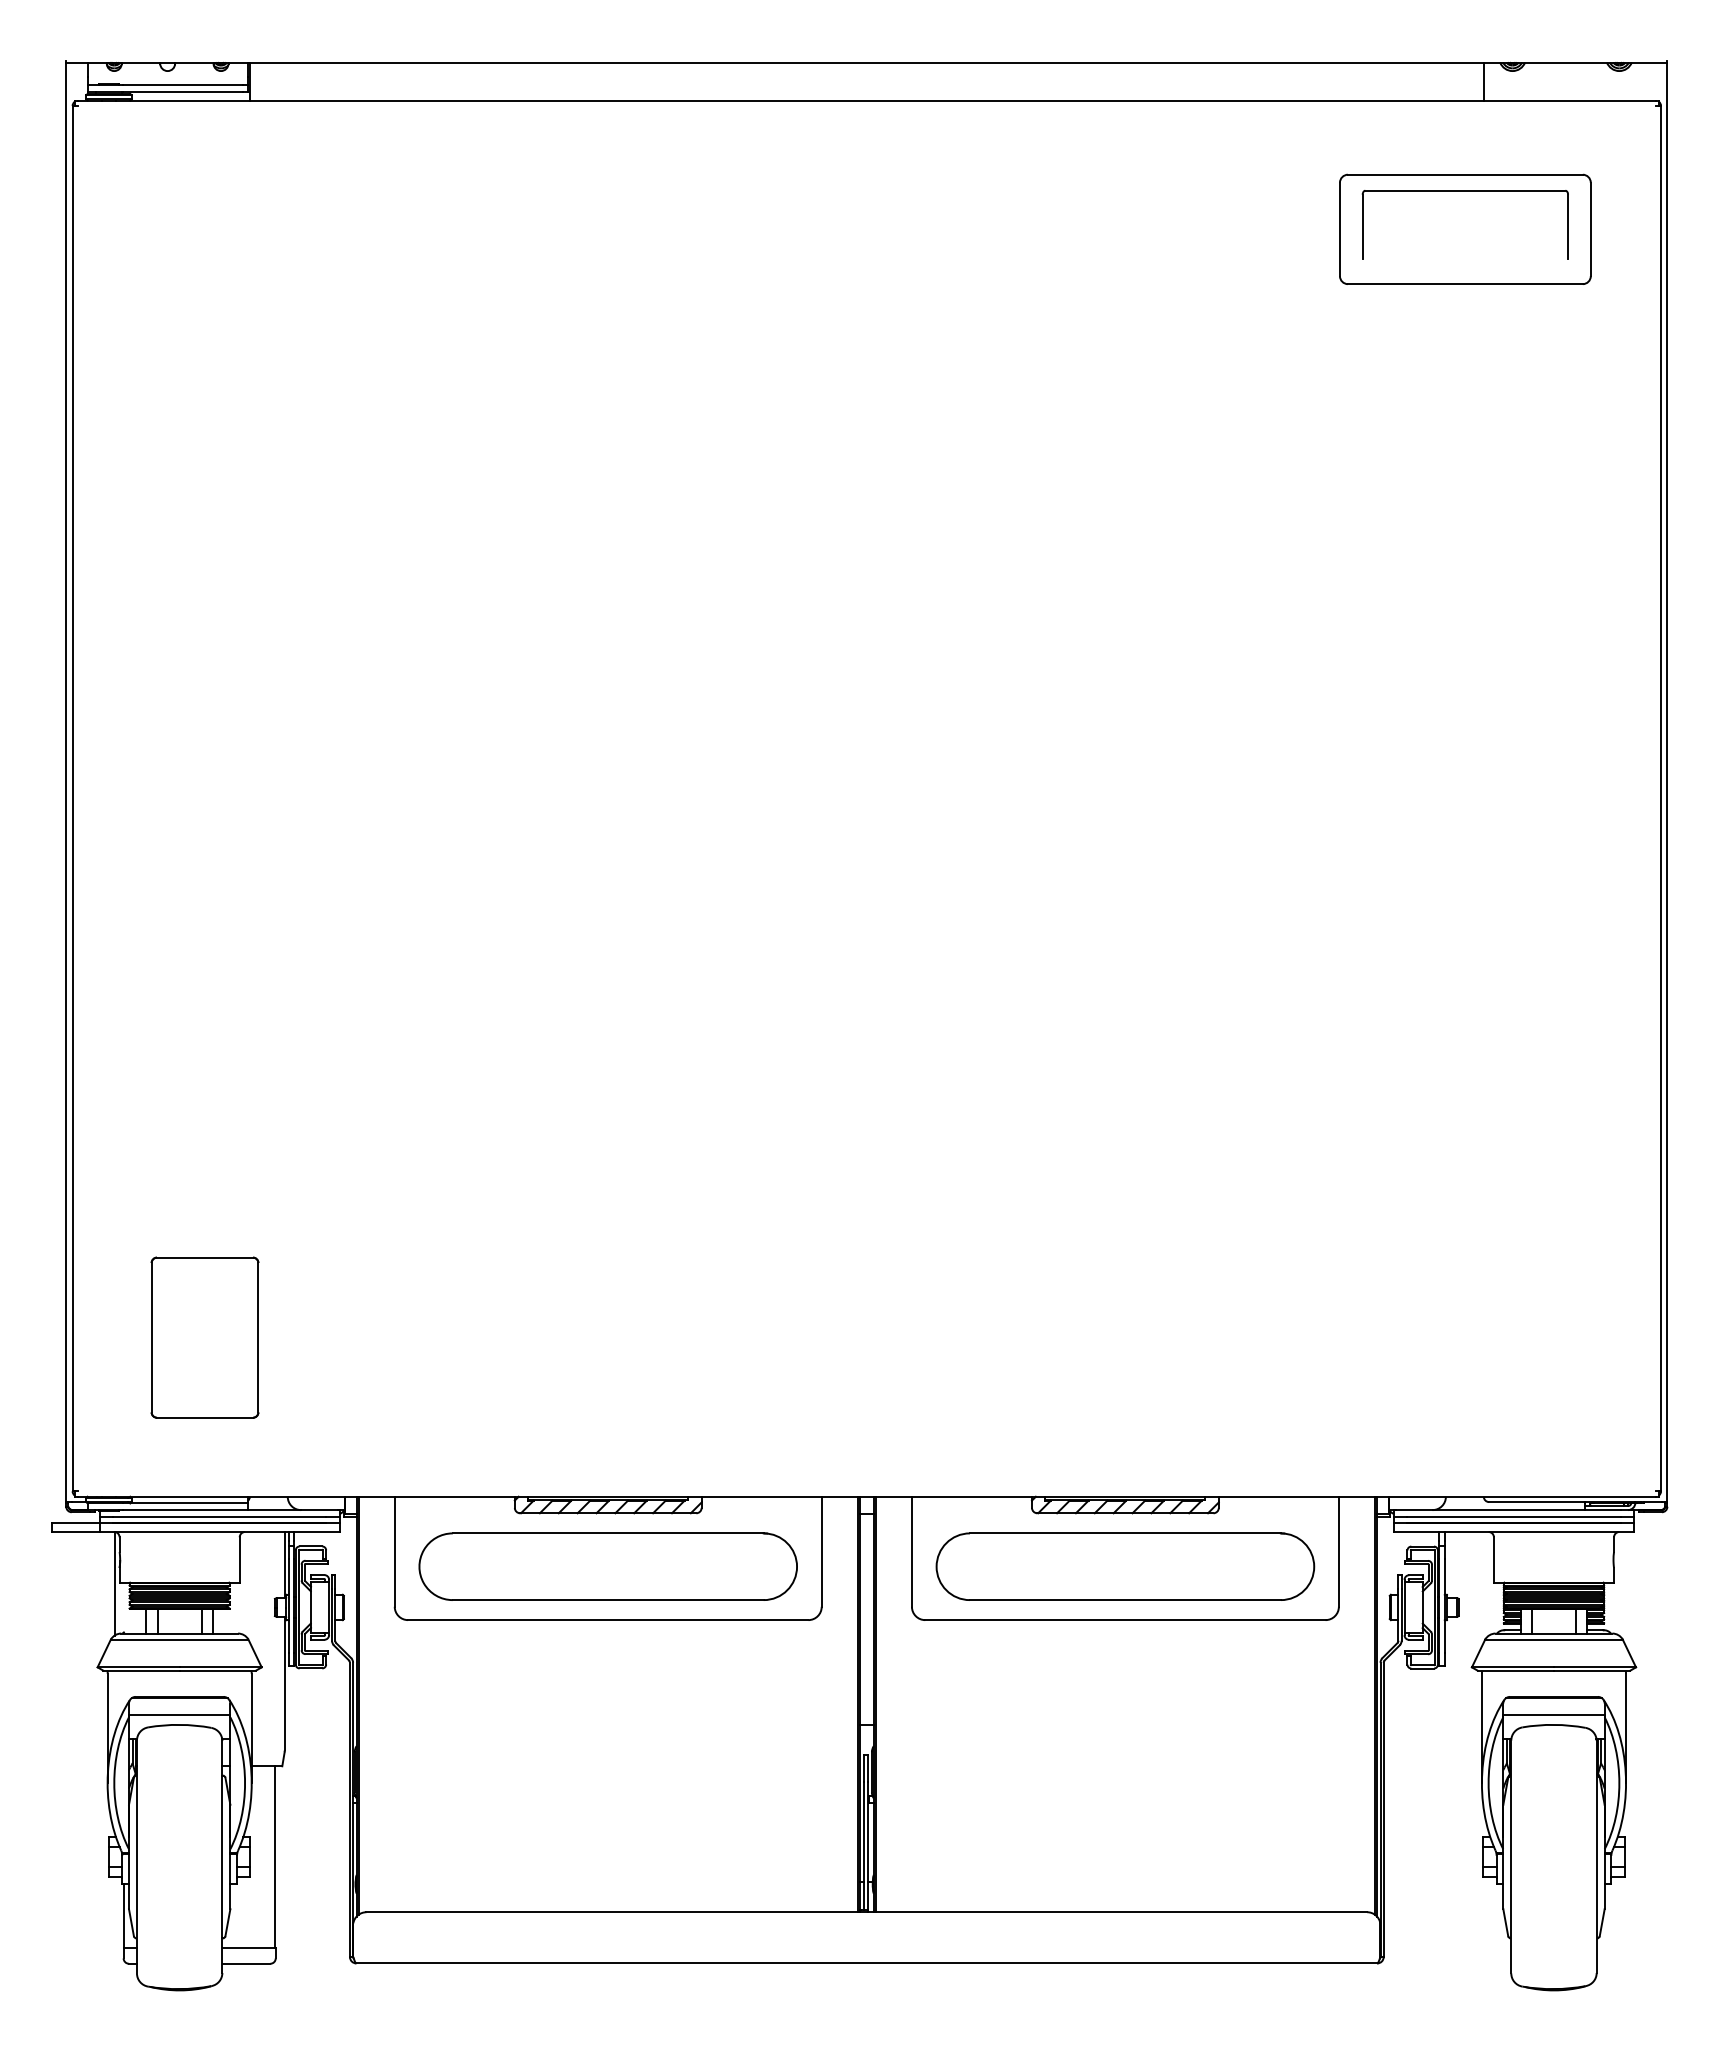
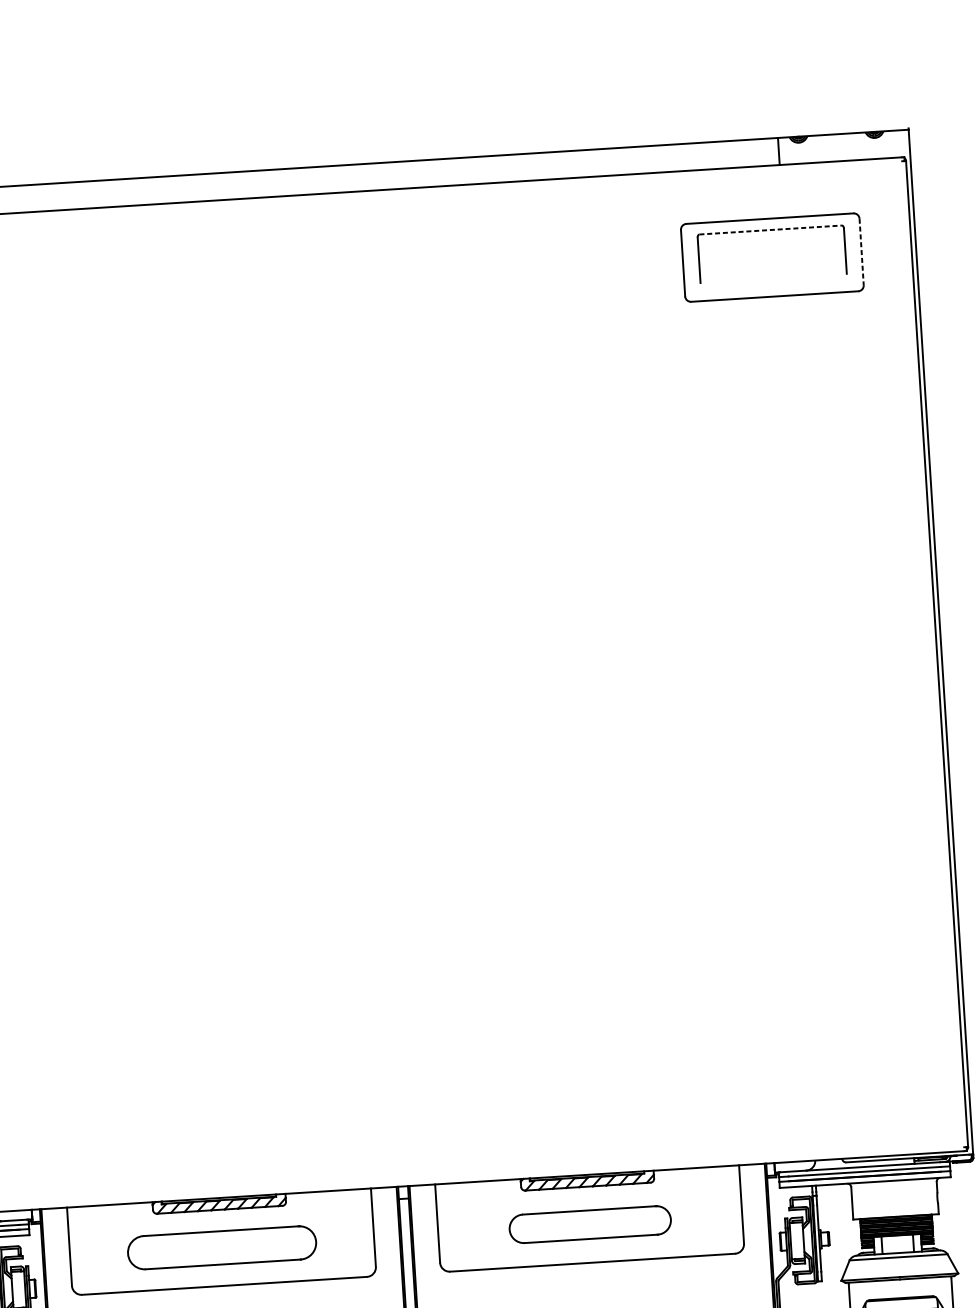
line: (1465, 190) -> (770, 229), solid -> dashed
line: (1590, 229) -> (861, 252), solid -> dashed
part: (607, 1566) -> (221, 1247), size x0.7
part: (1125, 1566) -> (590, 1224), size x0.6

